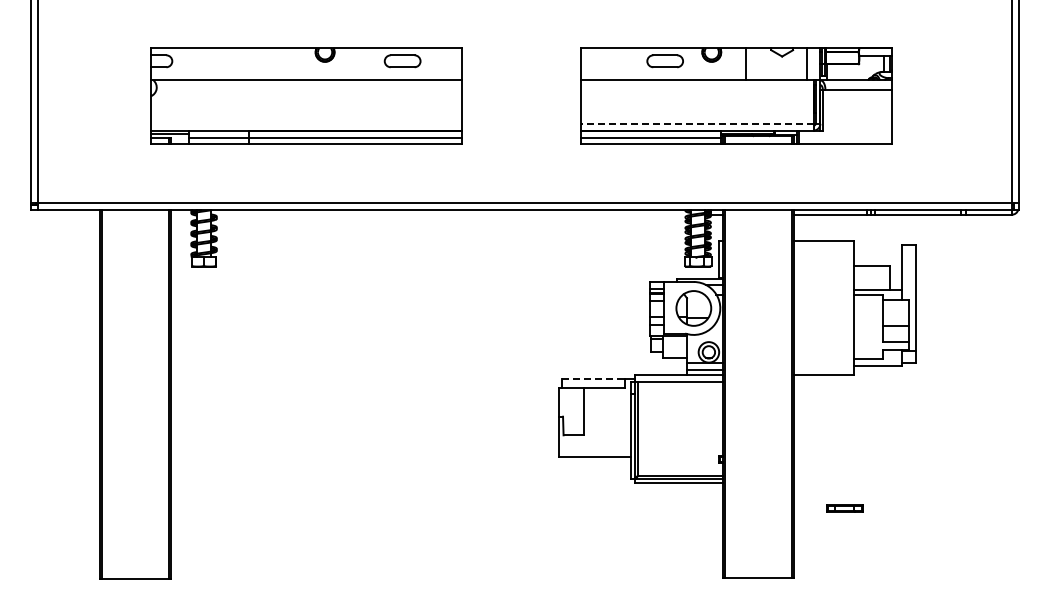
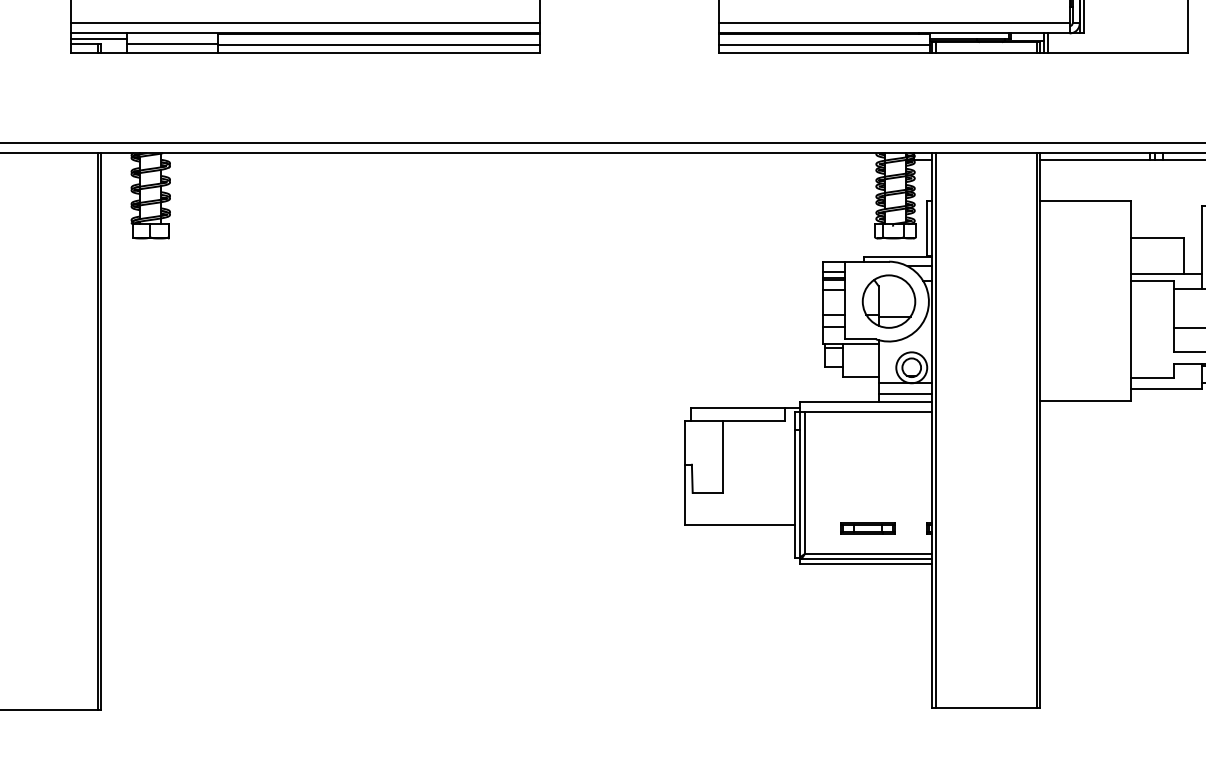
line: (305, 123) -> (303, 22), added
line: (697, 123) -> (894, 22), dashed -> solid
line: (594, 379) -> (739, 408), dashed -> solid
part: (844, 508) -> (867, 529), moved

